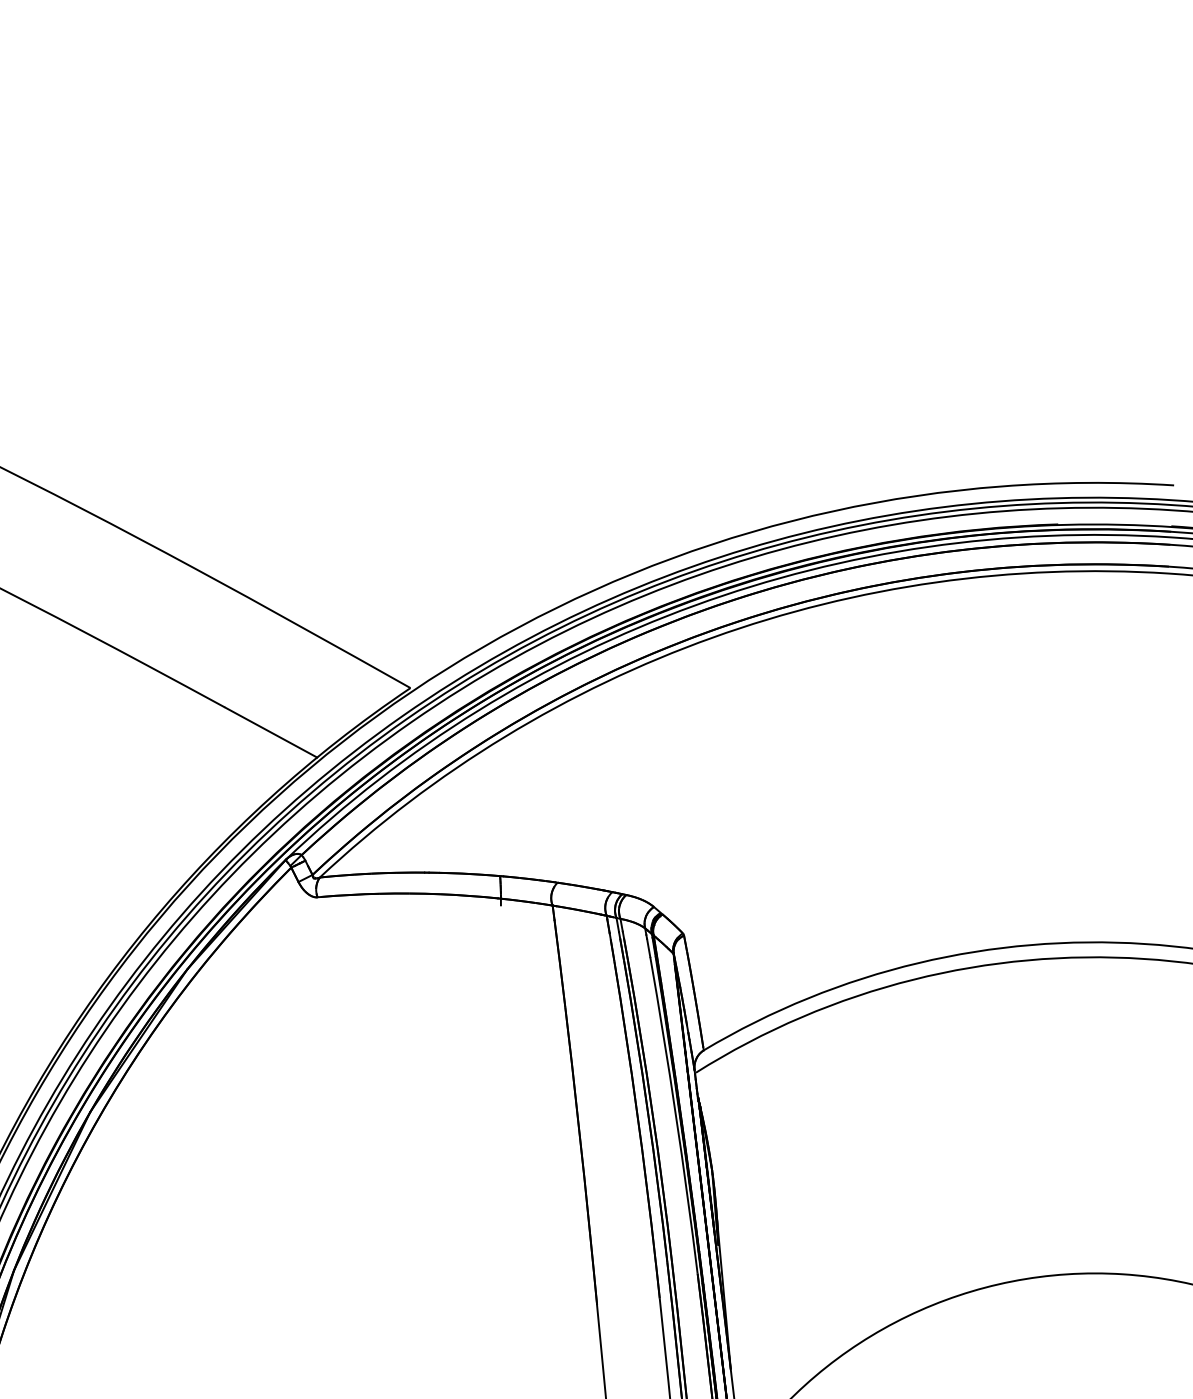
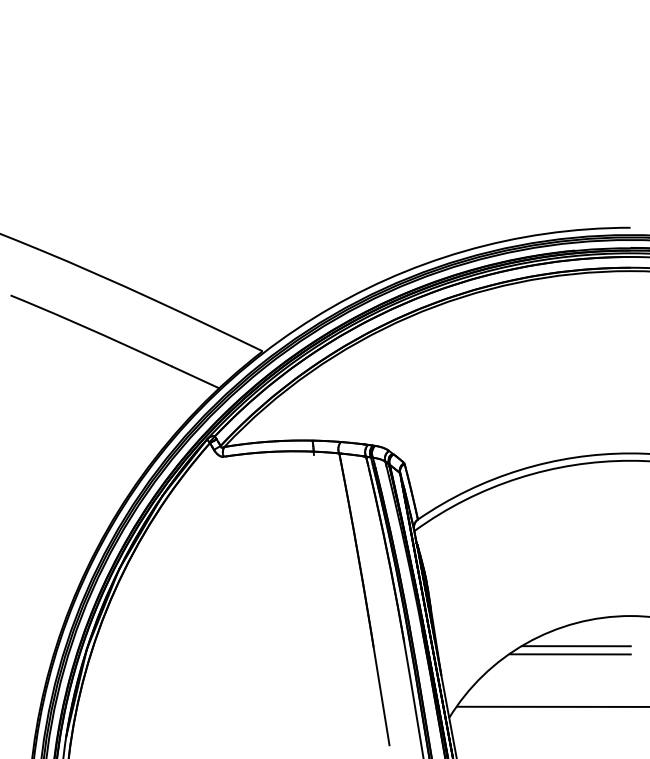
line: (1009, 1329) -> (576, 646), added
line: (995, 1344) -> (570, 654), added

